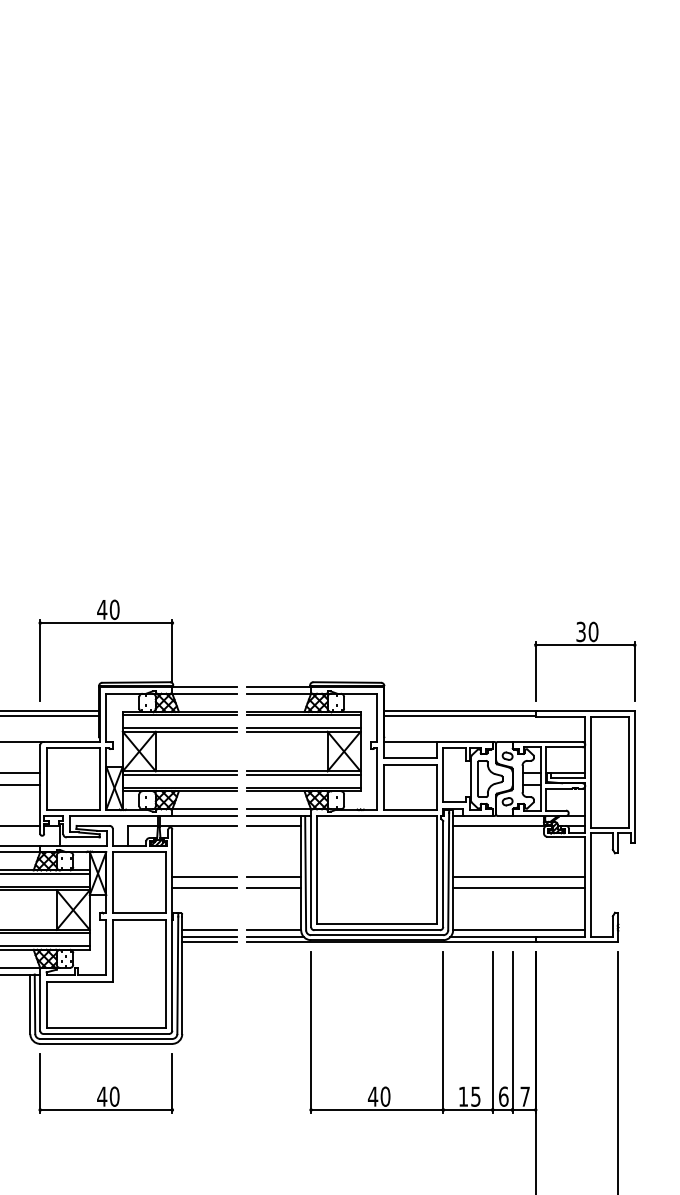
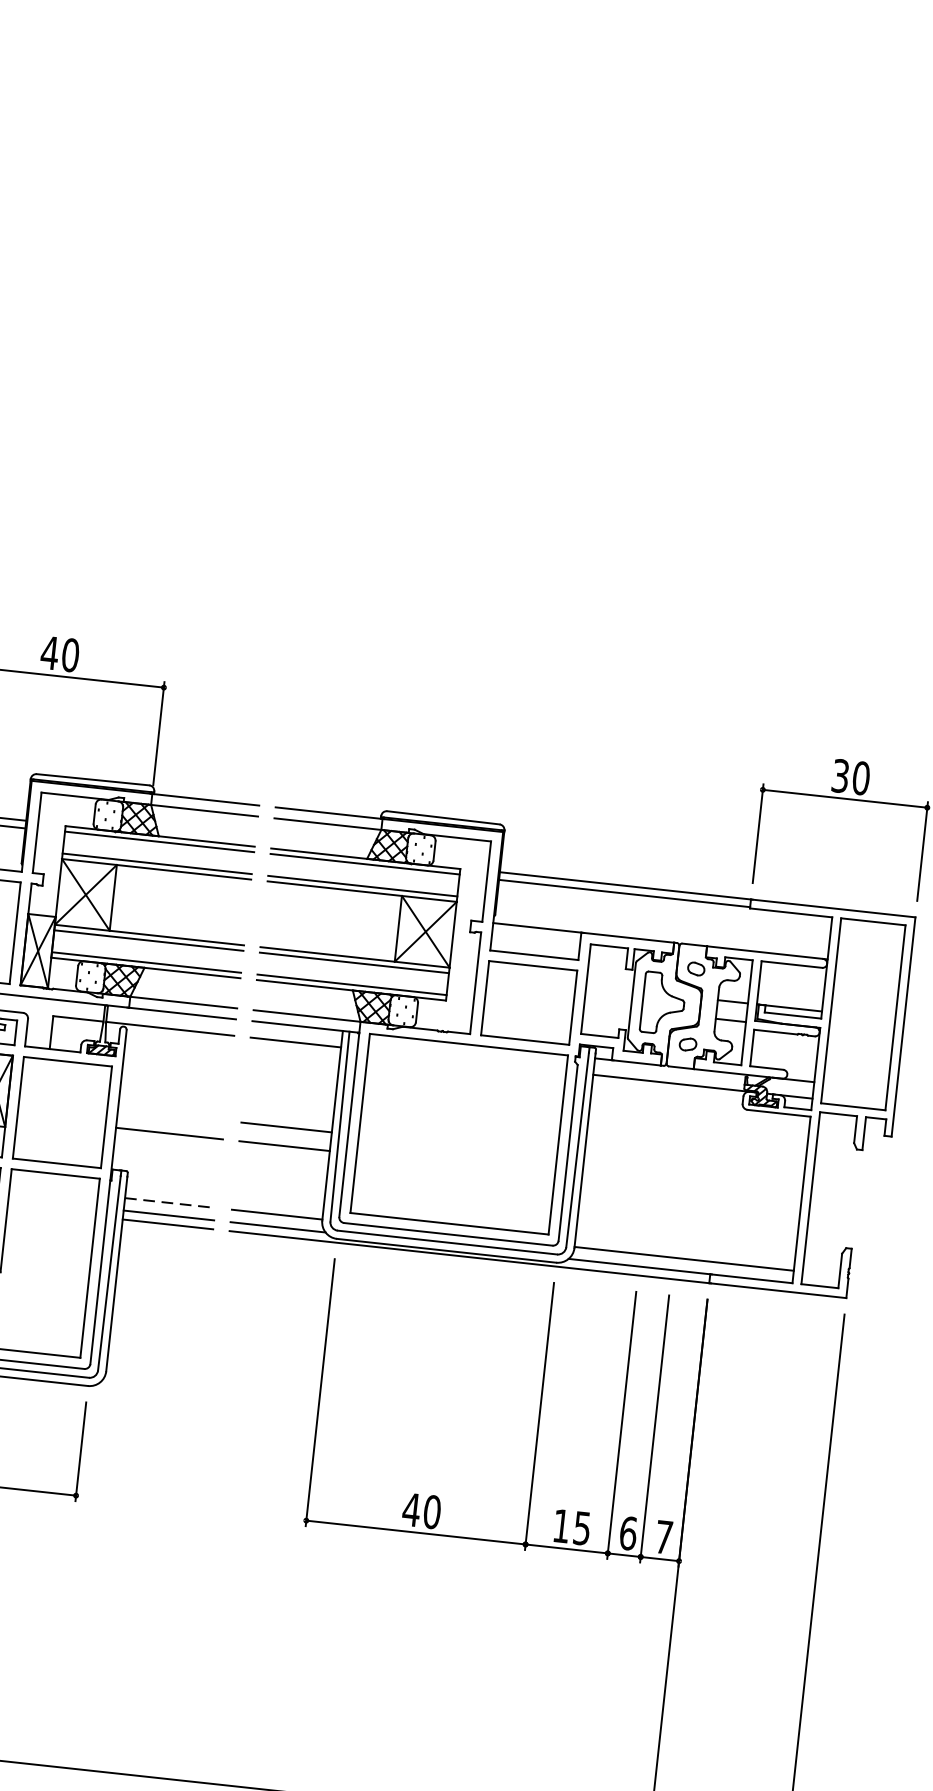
line: (204, 877) -> (171, 1115), removed
line: (519, 877) -> (694, 1172), removed
line: (519, 888) -> (692, 1190), removed
line: (210, 929) -> (171, 1203), solid -> dashed

